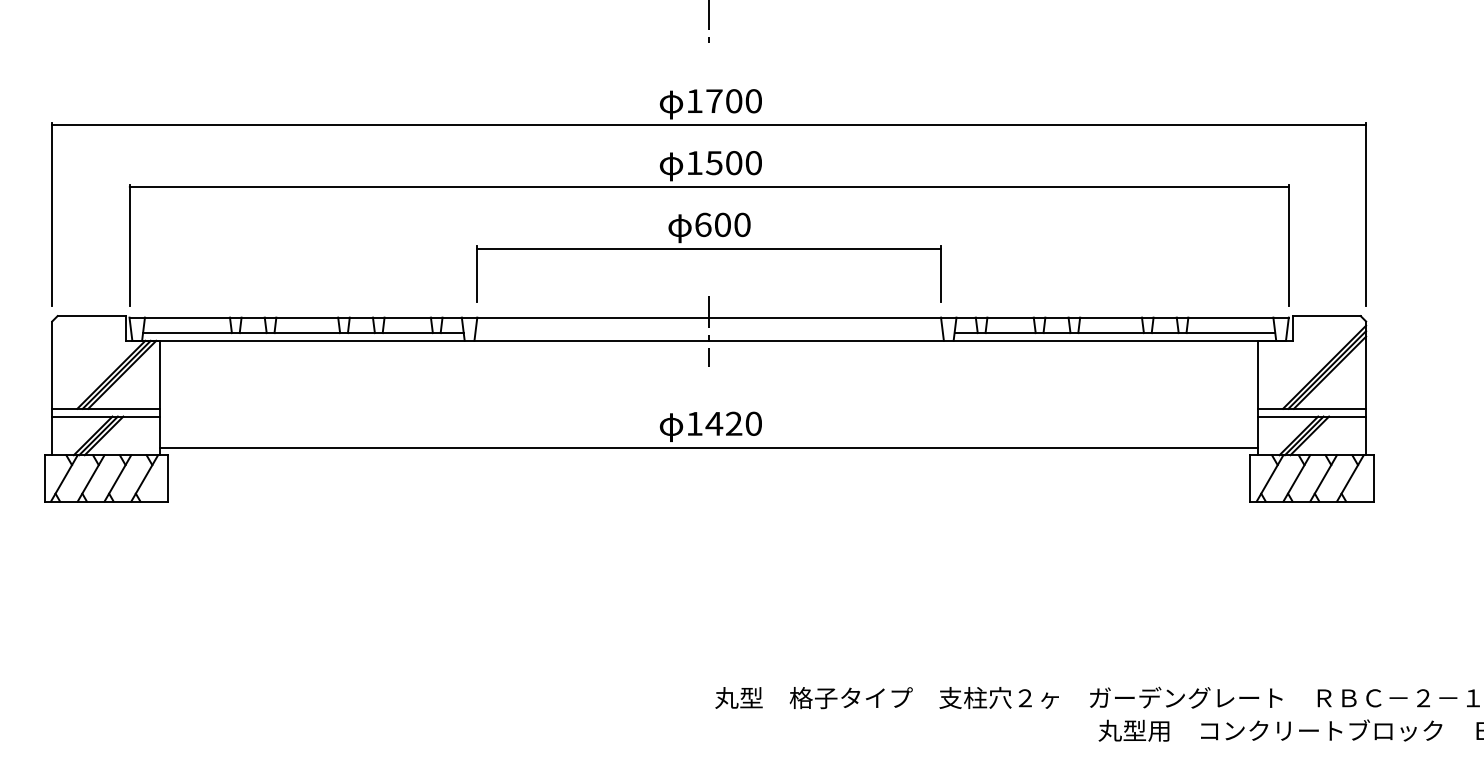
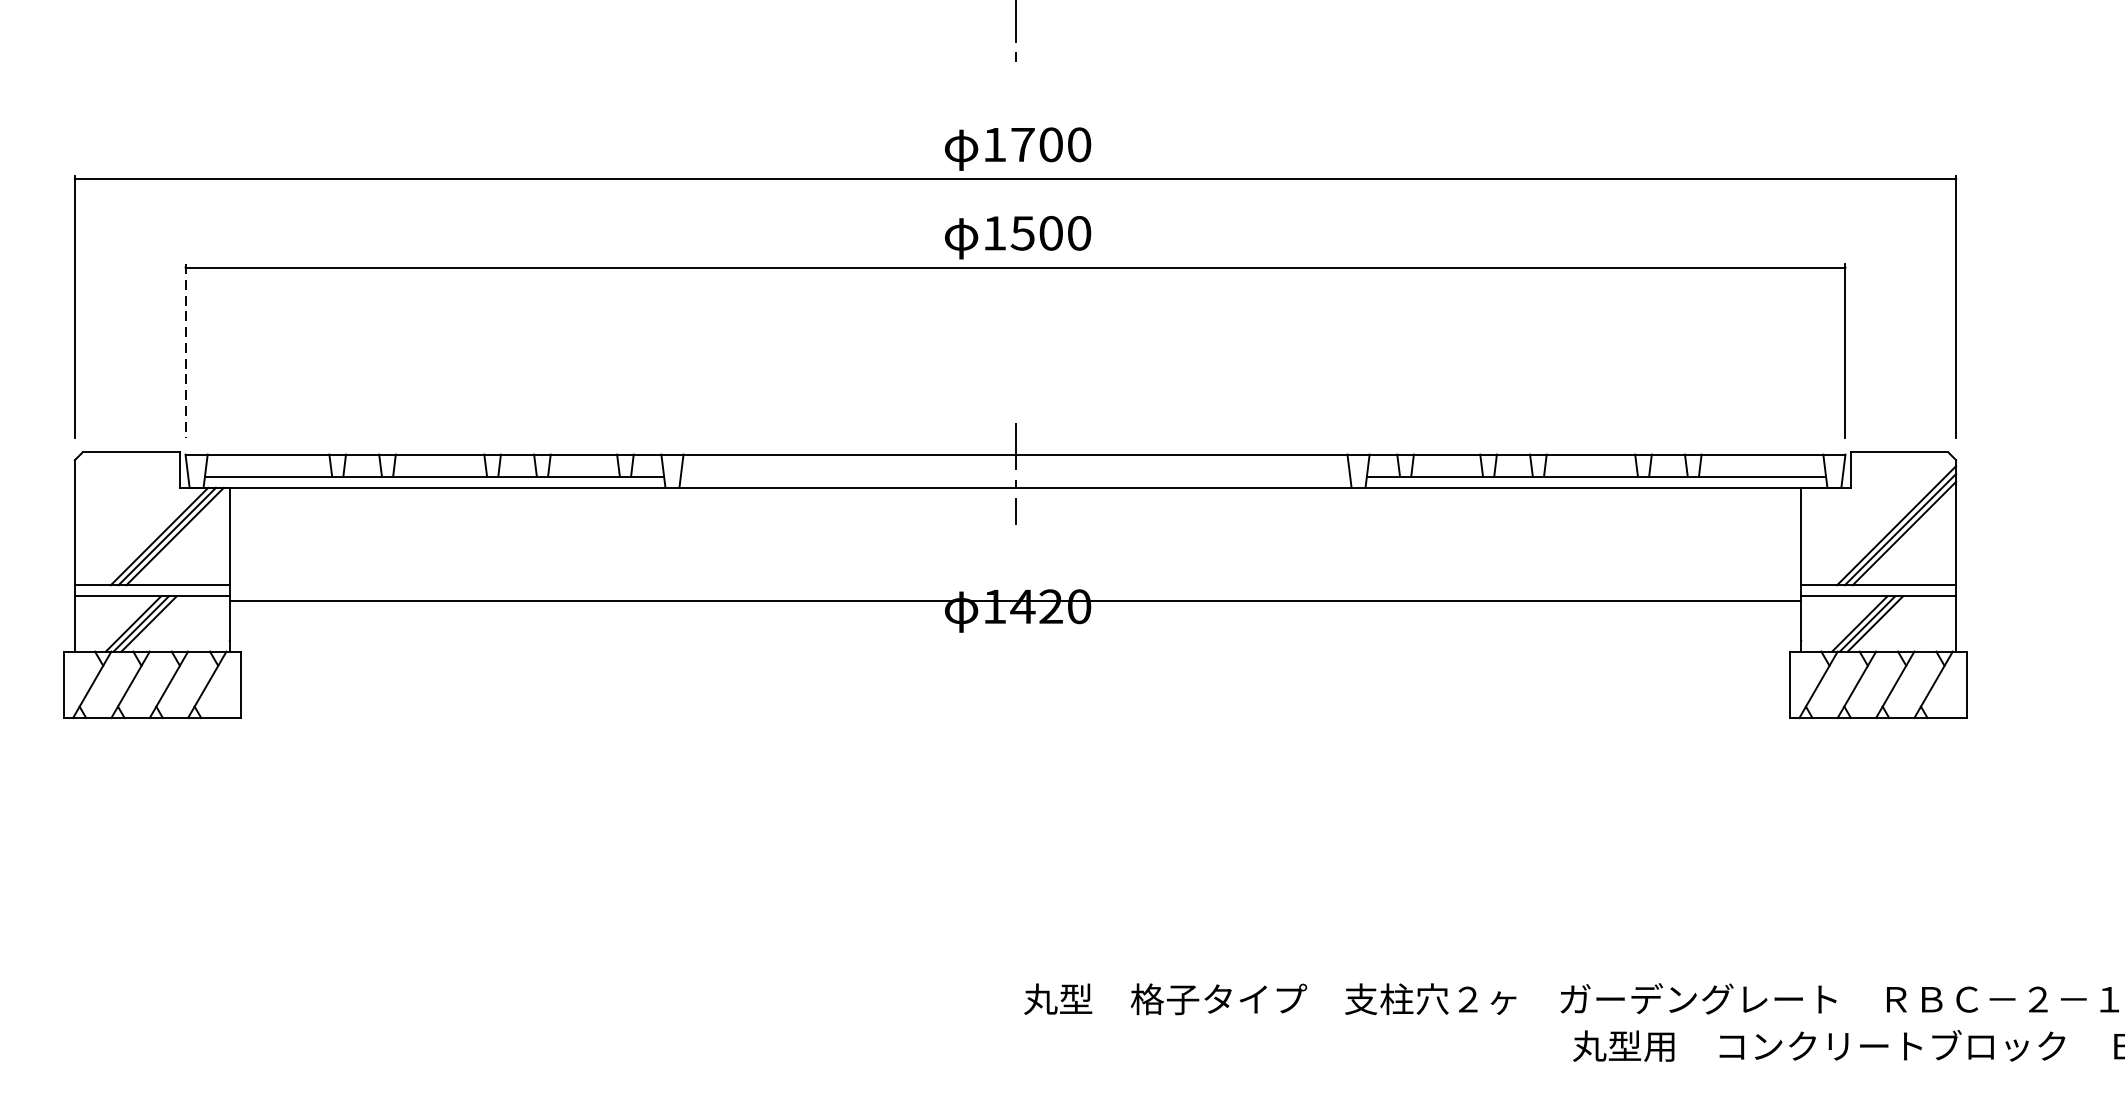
line: (129, 245) -> (185, 351), solid -> dashed
part: (708, 249) -> (1014, 357), removed
line: (708, 447) -> (1014, 600), moved

